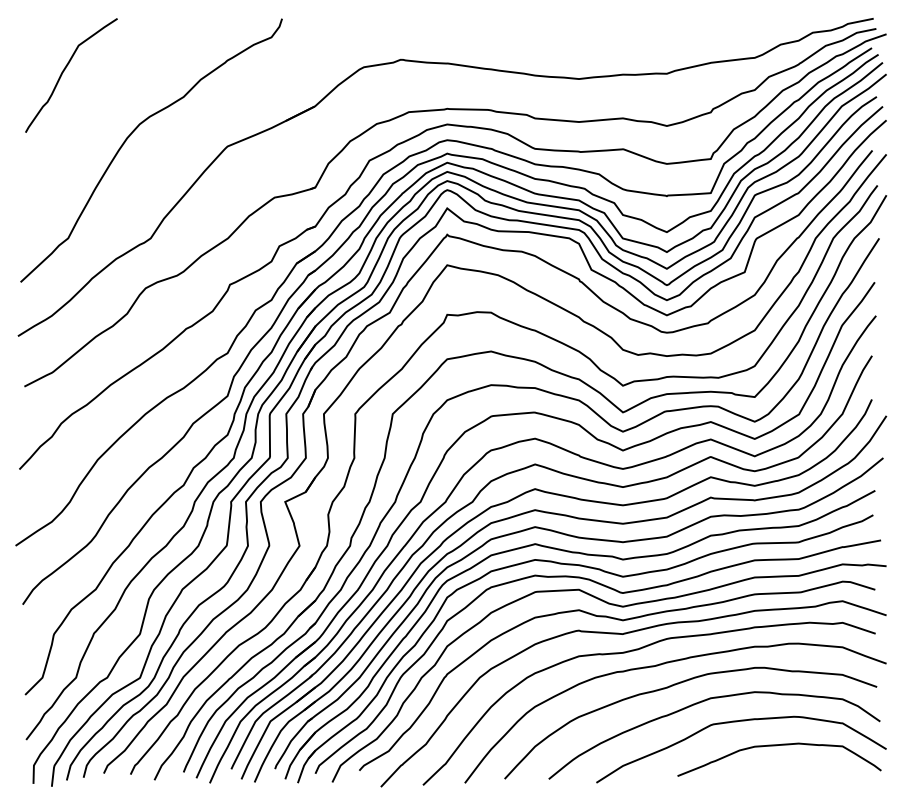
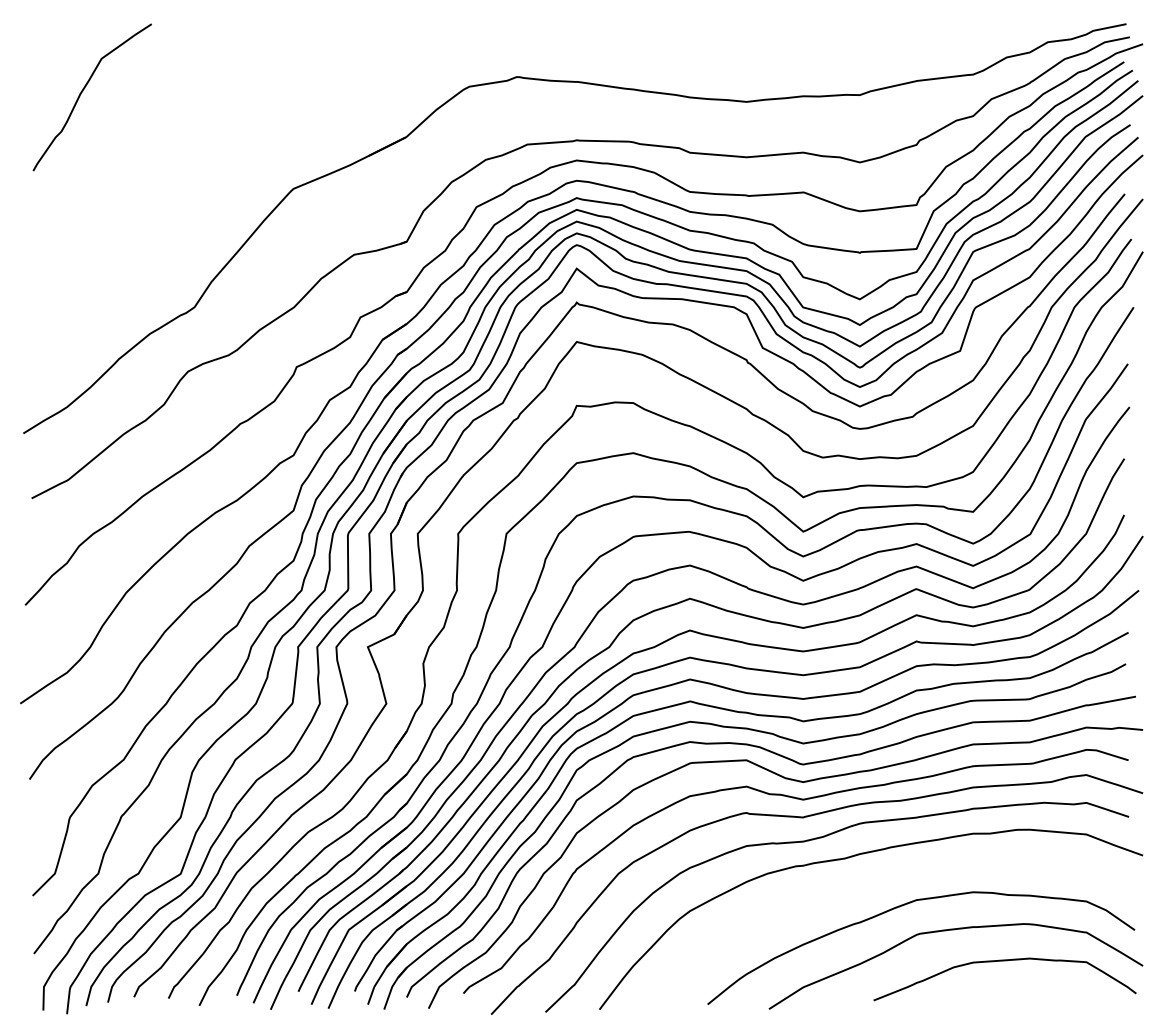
curve: (130, 136) -> (168, 175), removed
curve: (678, 684) -> (874, 882), removed

